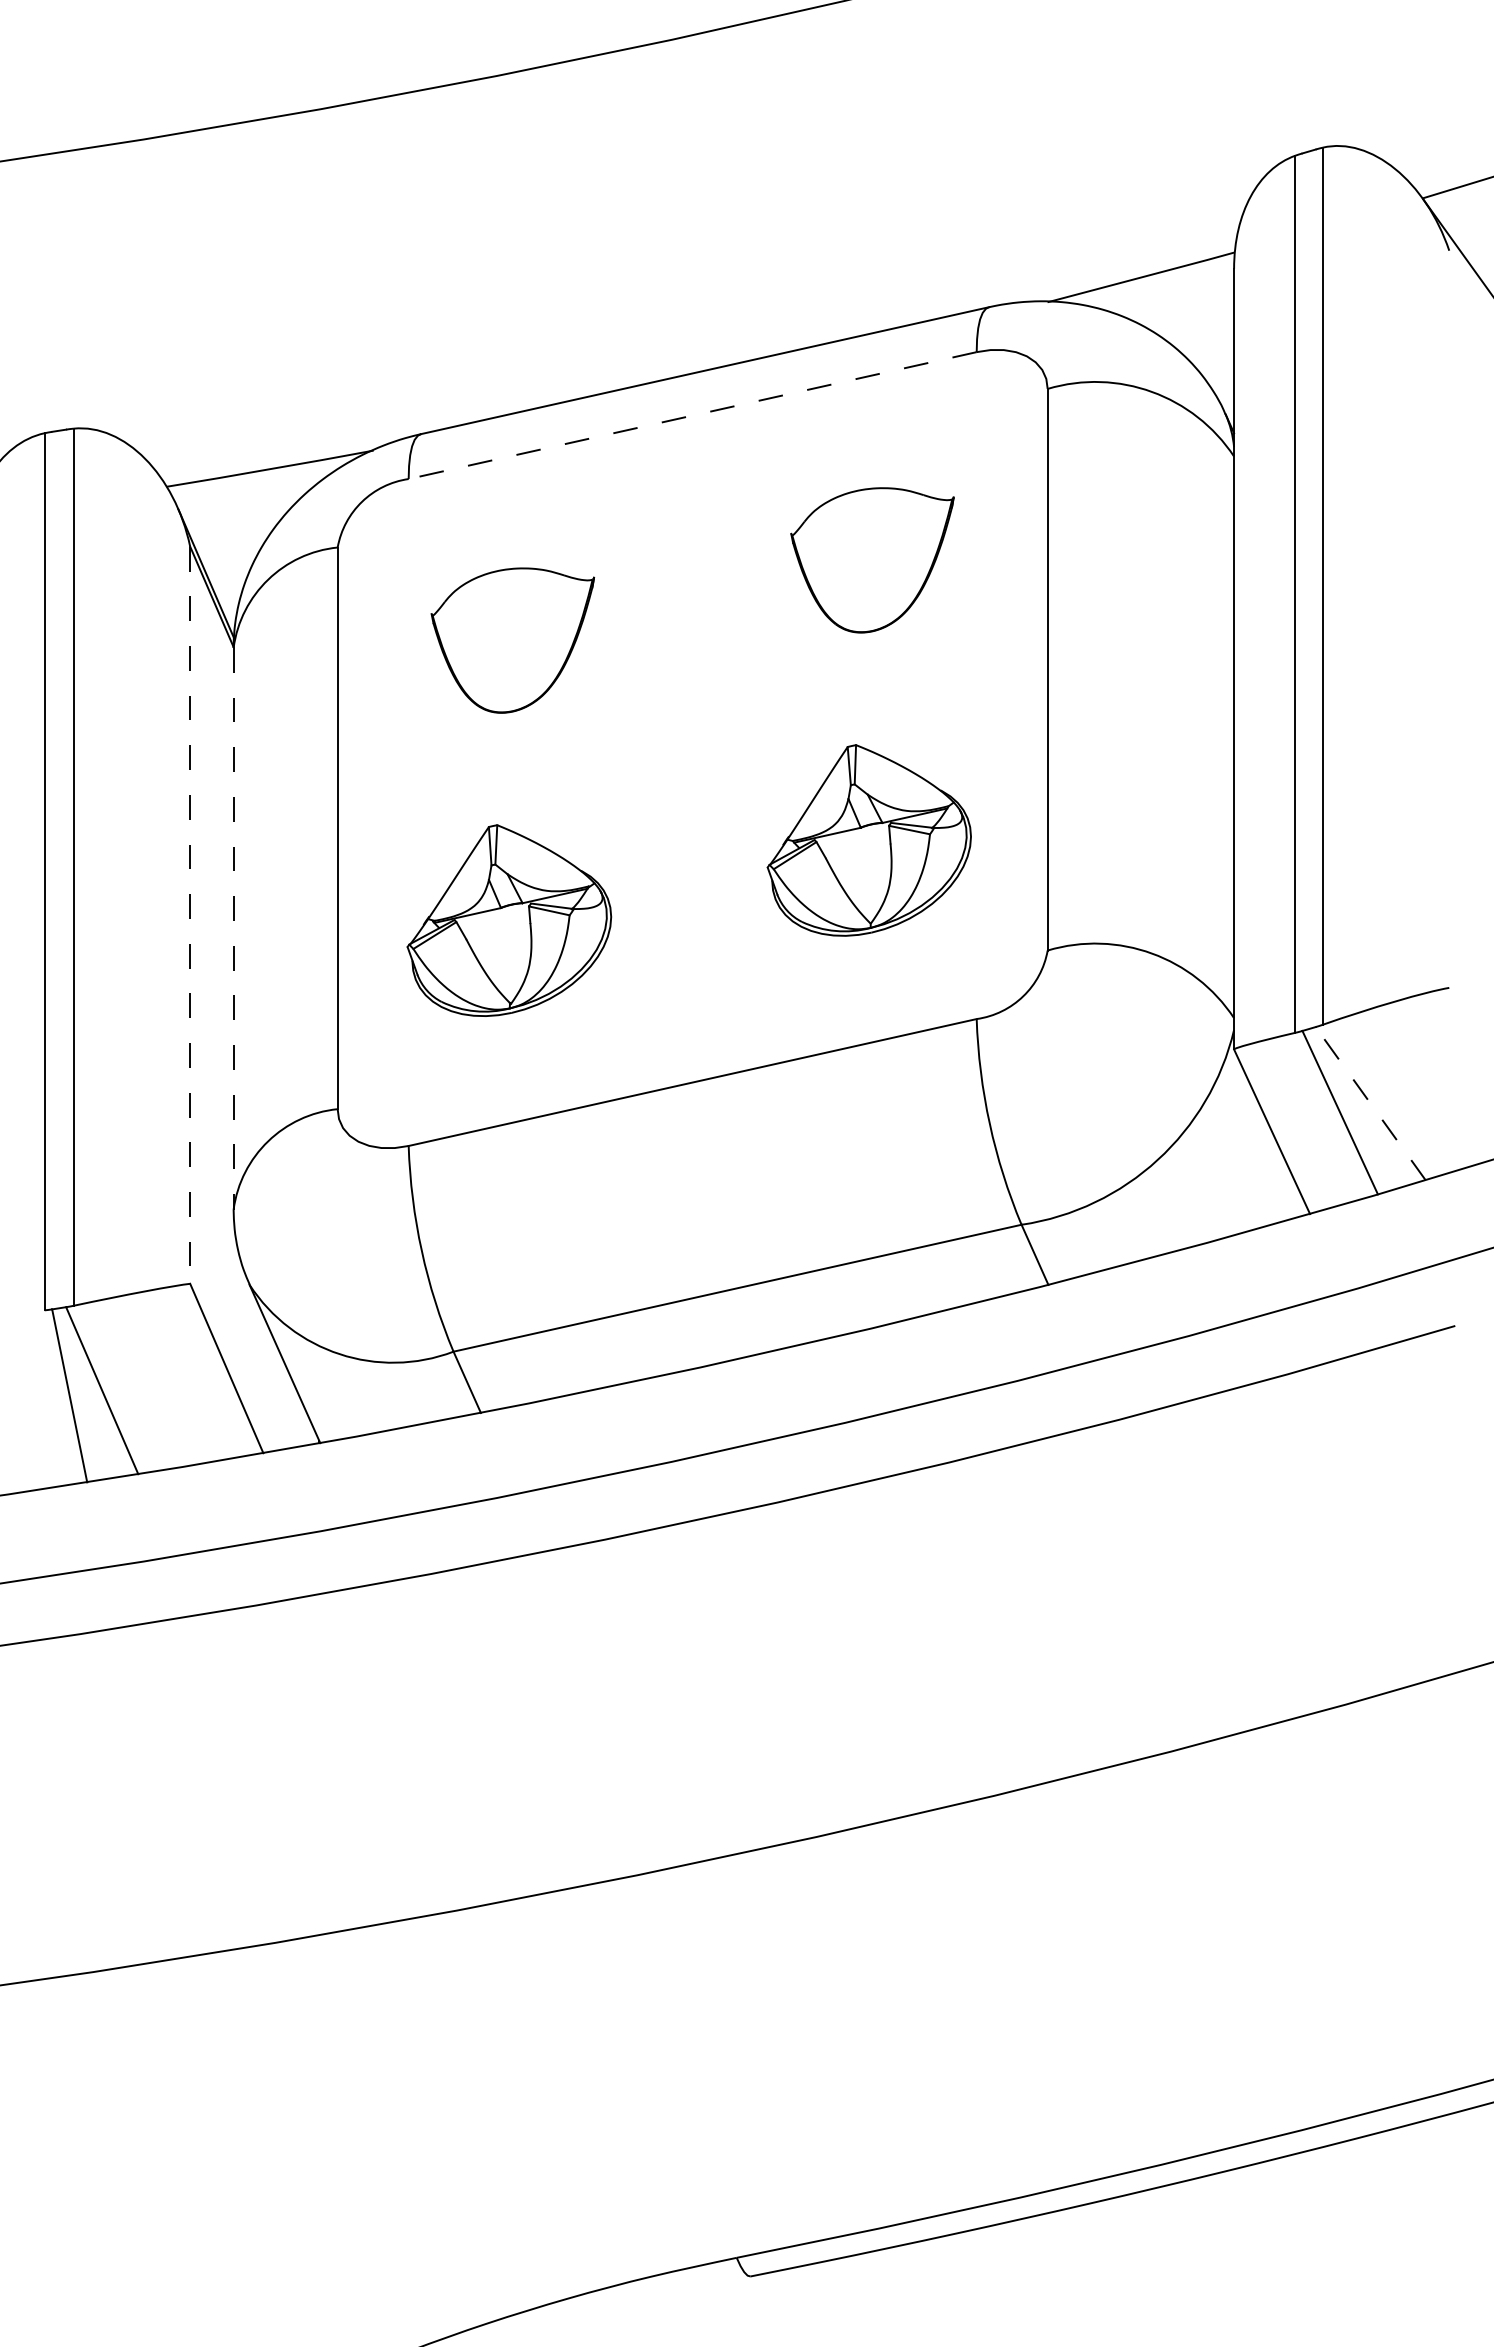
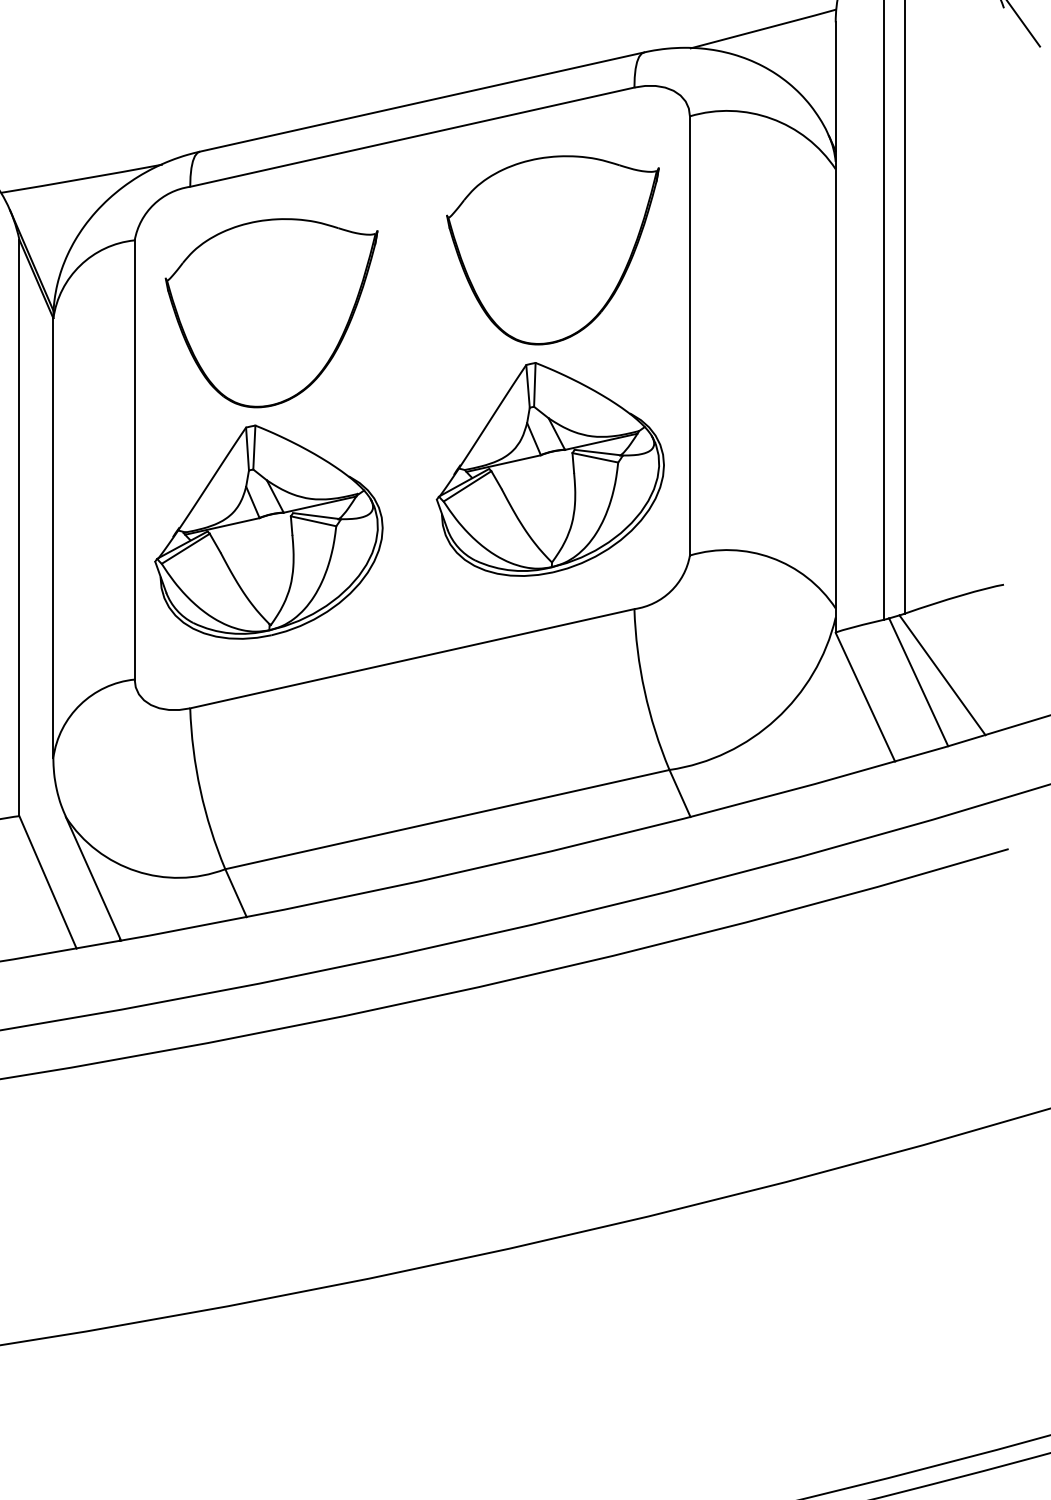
line: (692, 415) -> (412, 137), dashed -> solid
part: (872, 560) -> (552, 250), size x1.67
part: (512, 640) -> (271, 313), size x1.67
part: (869, 840) -> (550, 469), size x1.43
line: (190, 915) -> (19, 528), dashed -> solid
part: (509, 920) -> (269, 532), size x1.43
line: (233, 928) -> (53, 538), dashed -> solid
line: (1370, 1103) -> (942, 675), dashed -> solid

